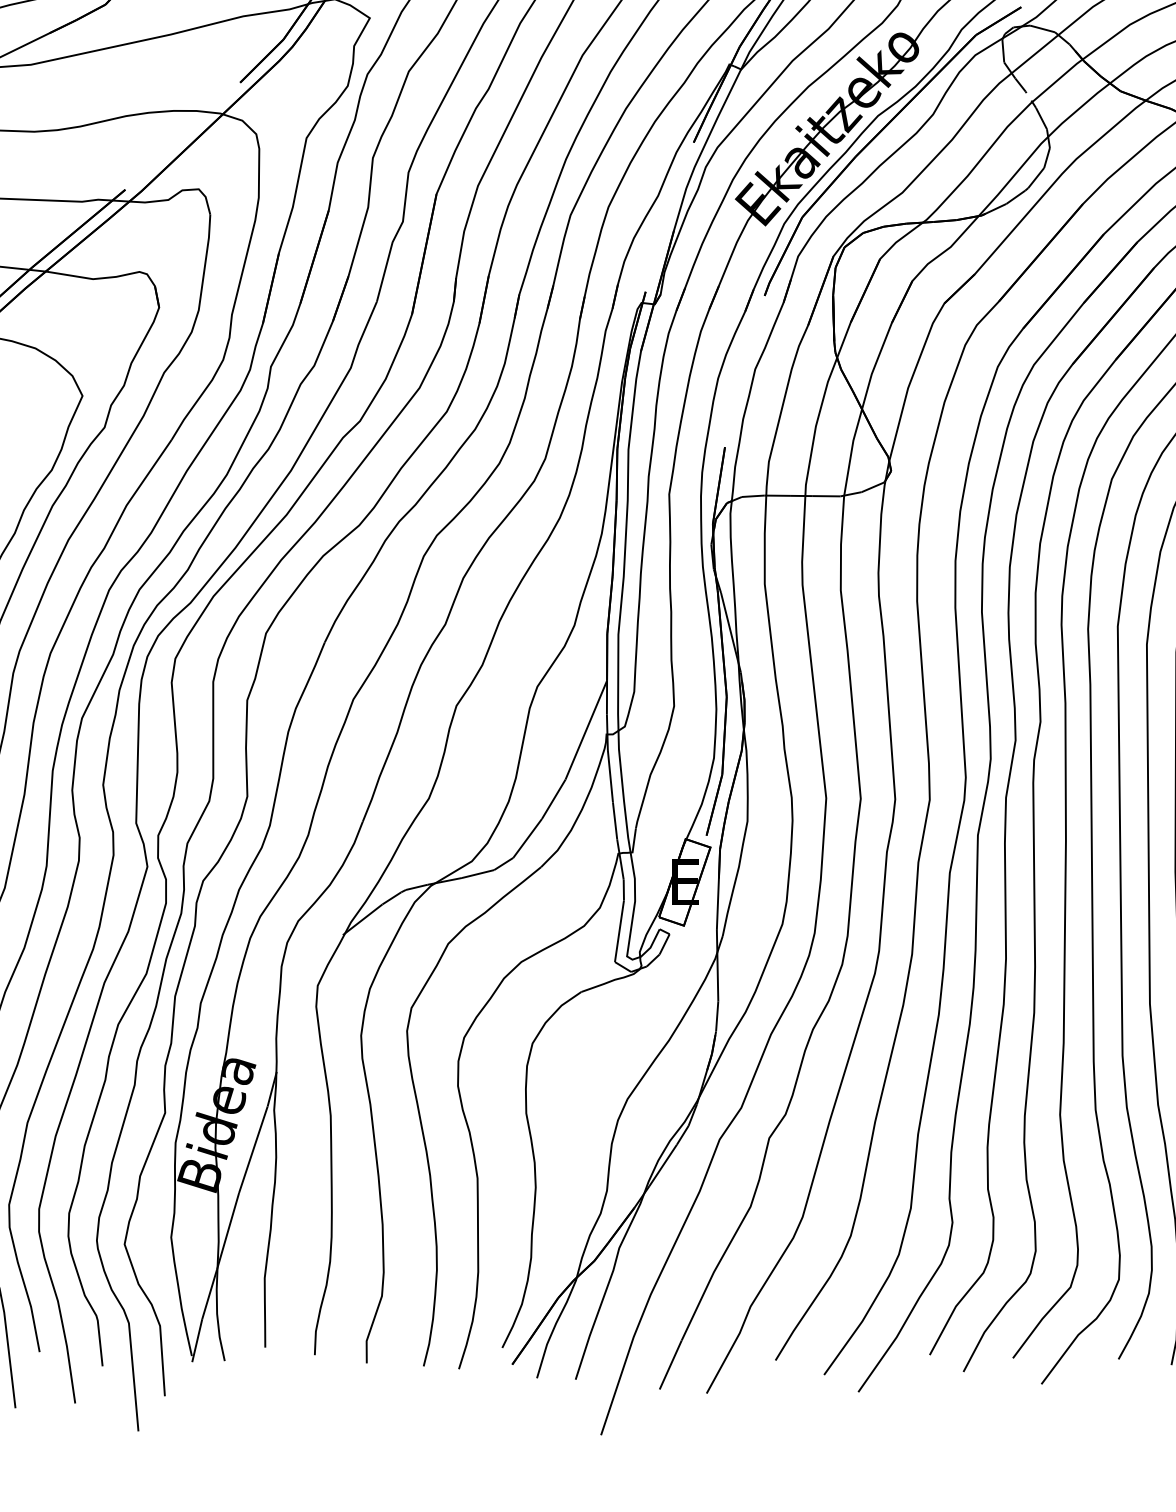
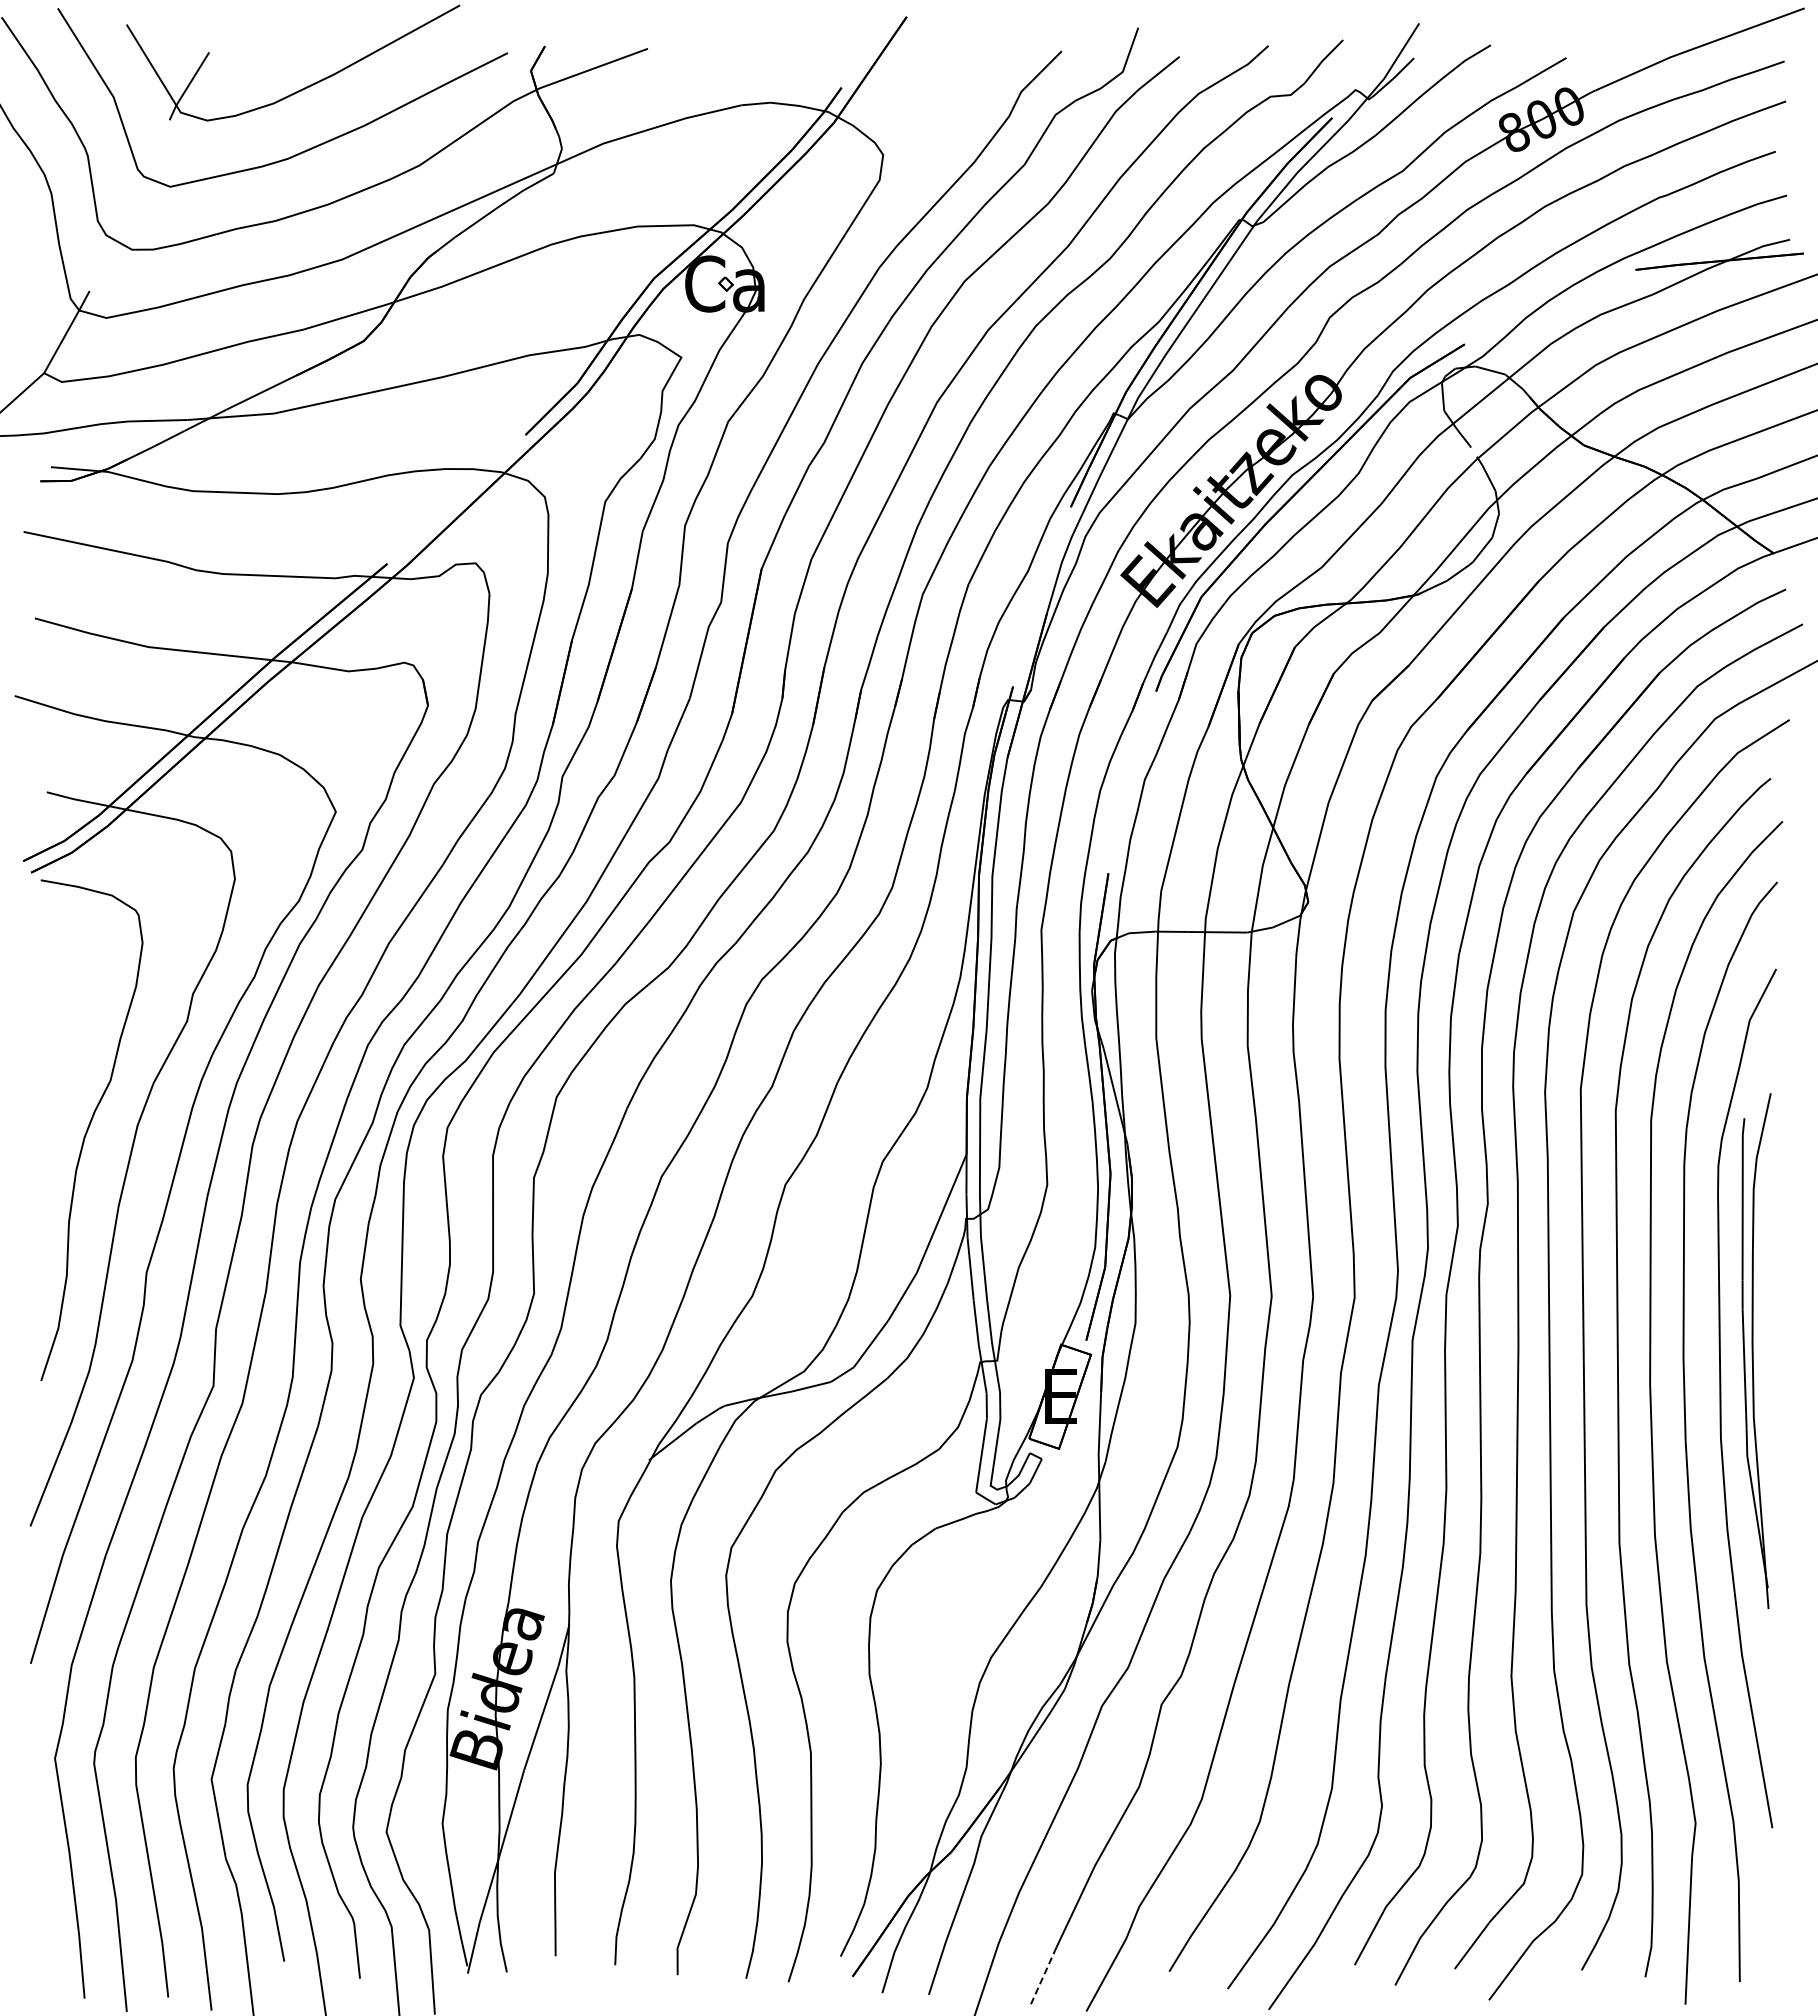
line: (670, 1365) -> (1042, 1977), solid -> dashed

